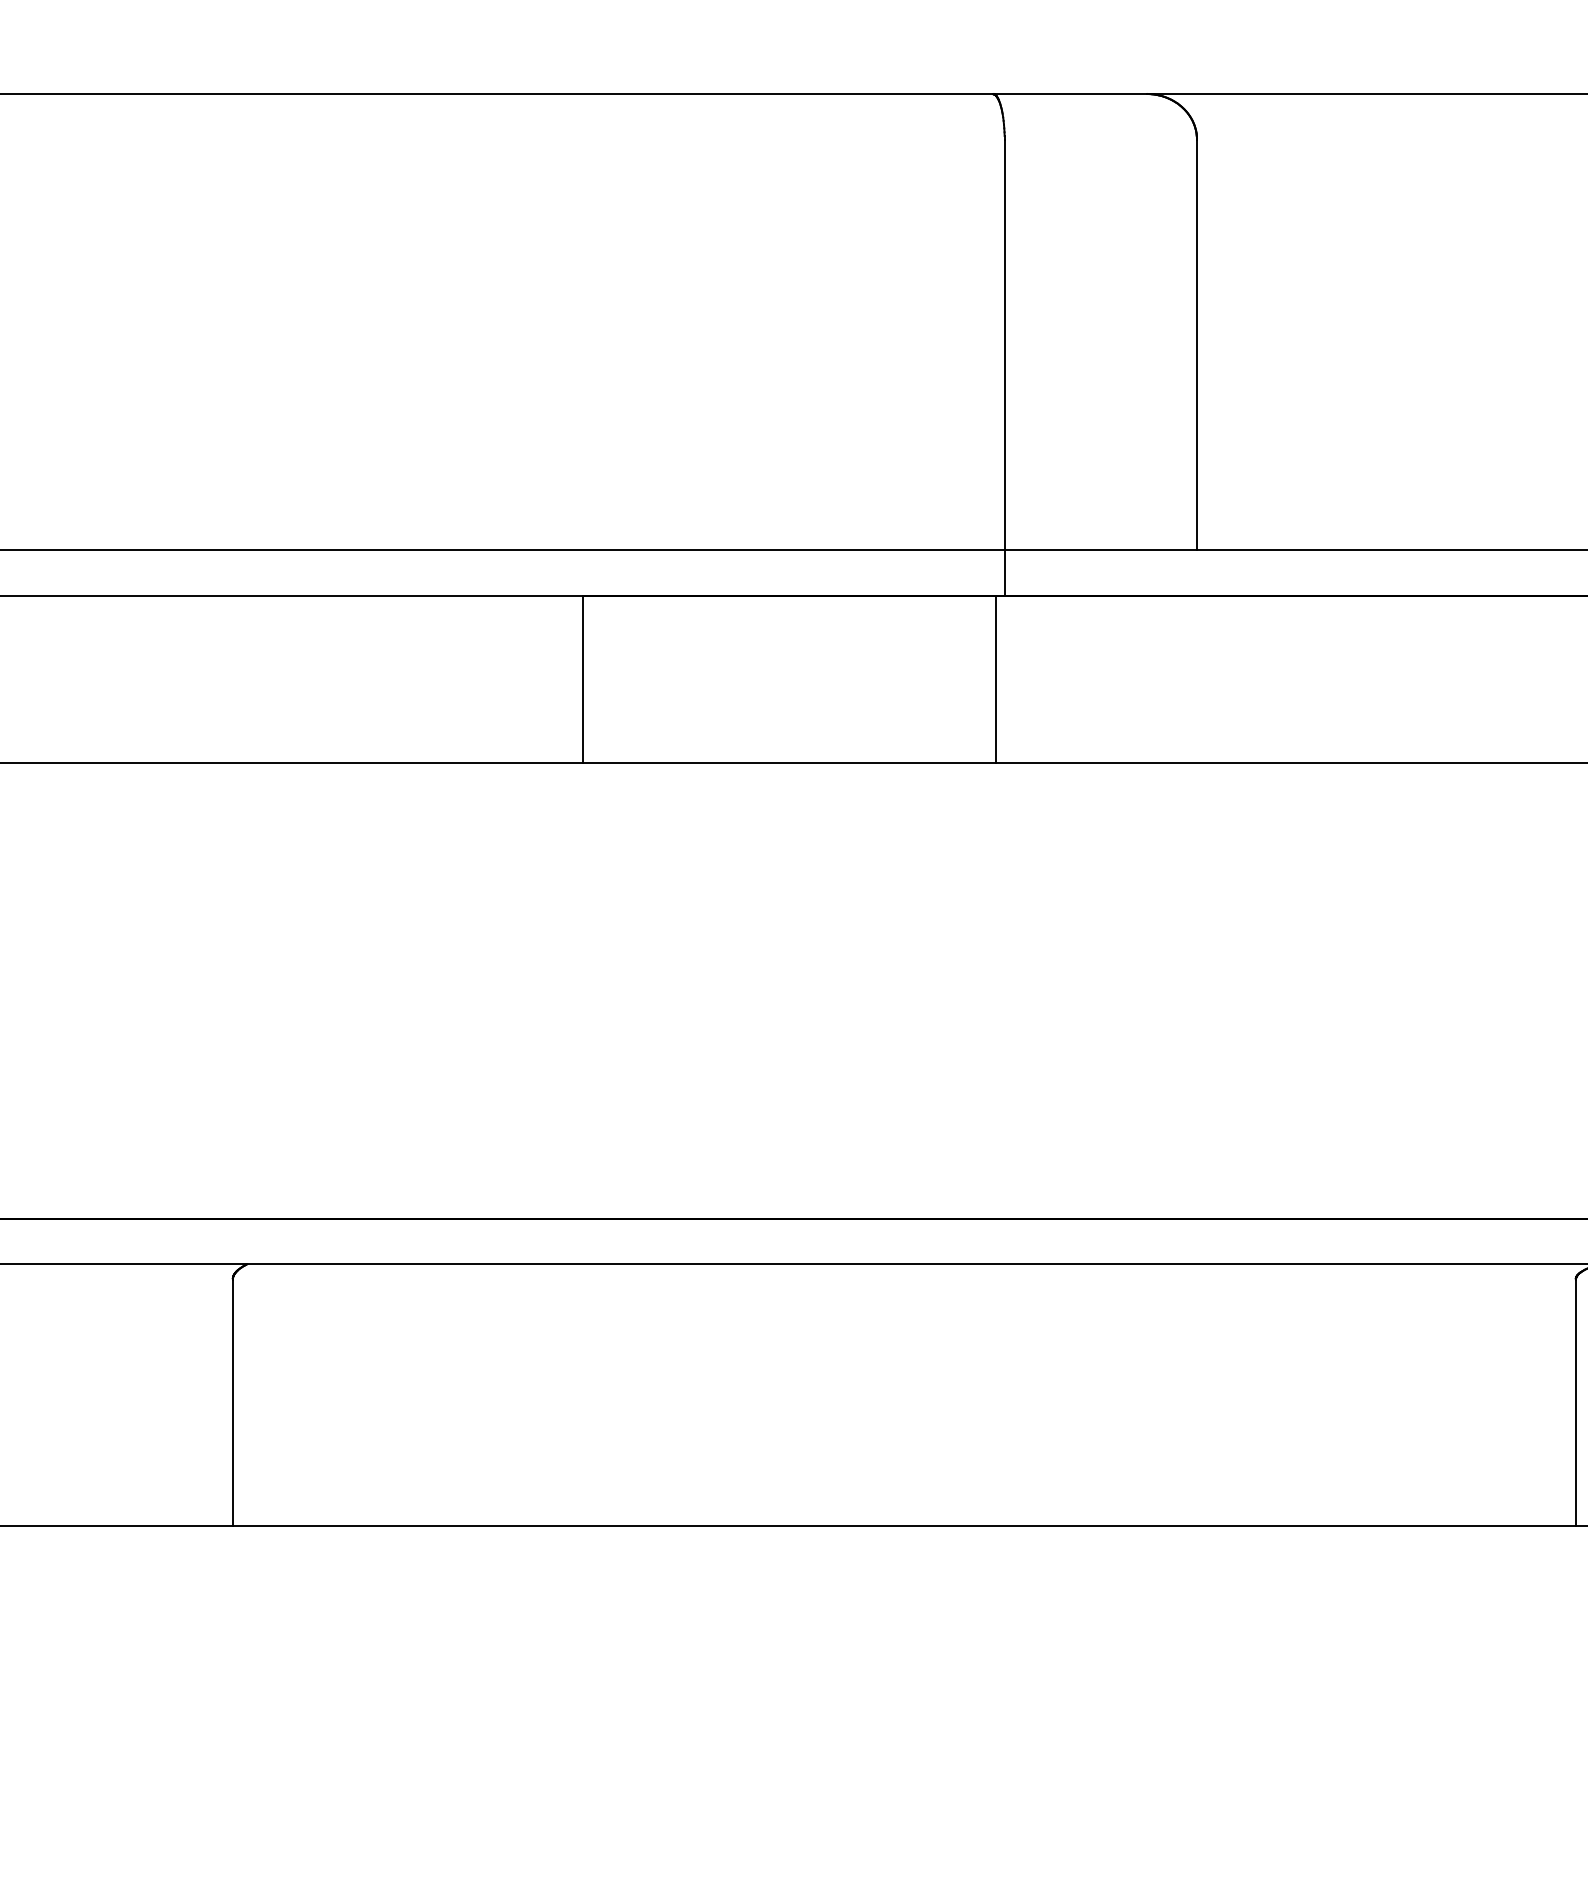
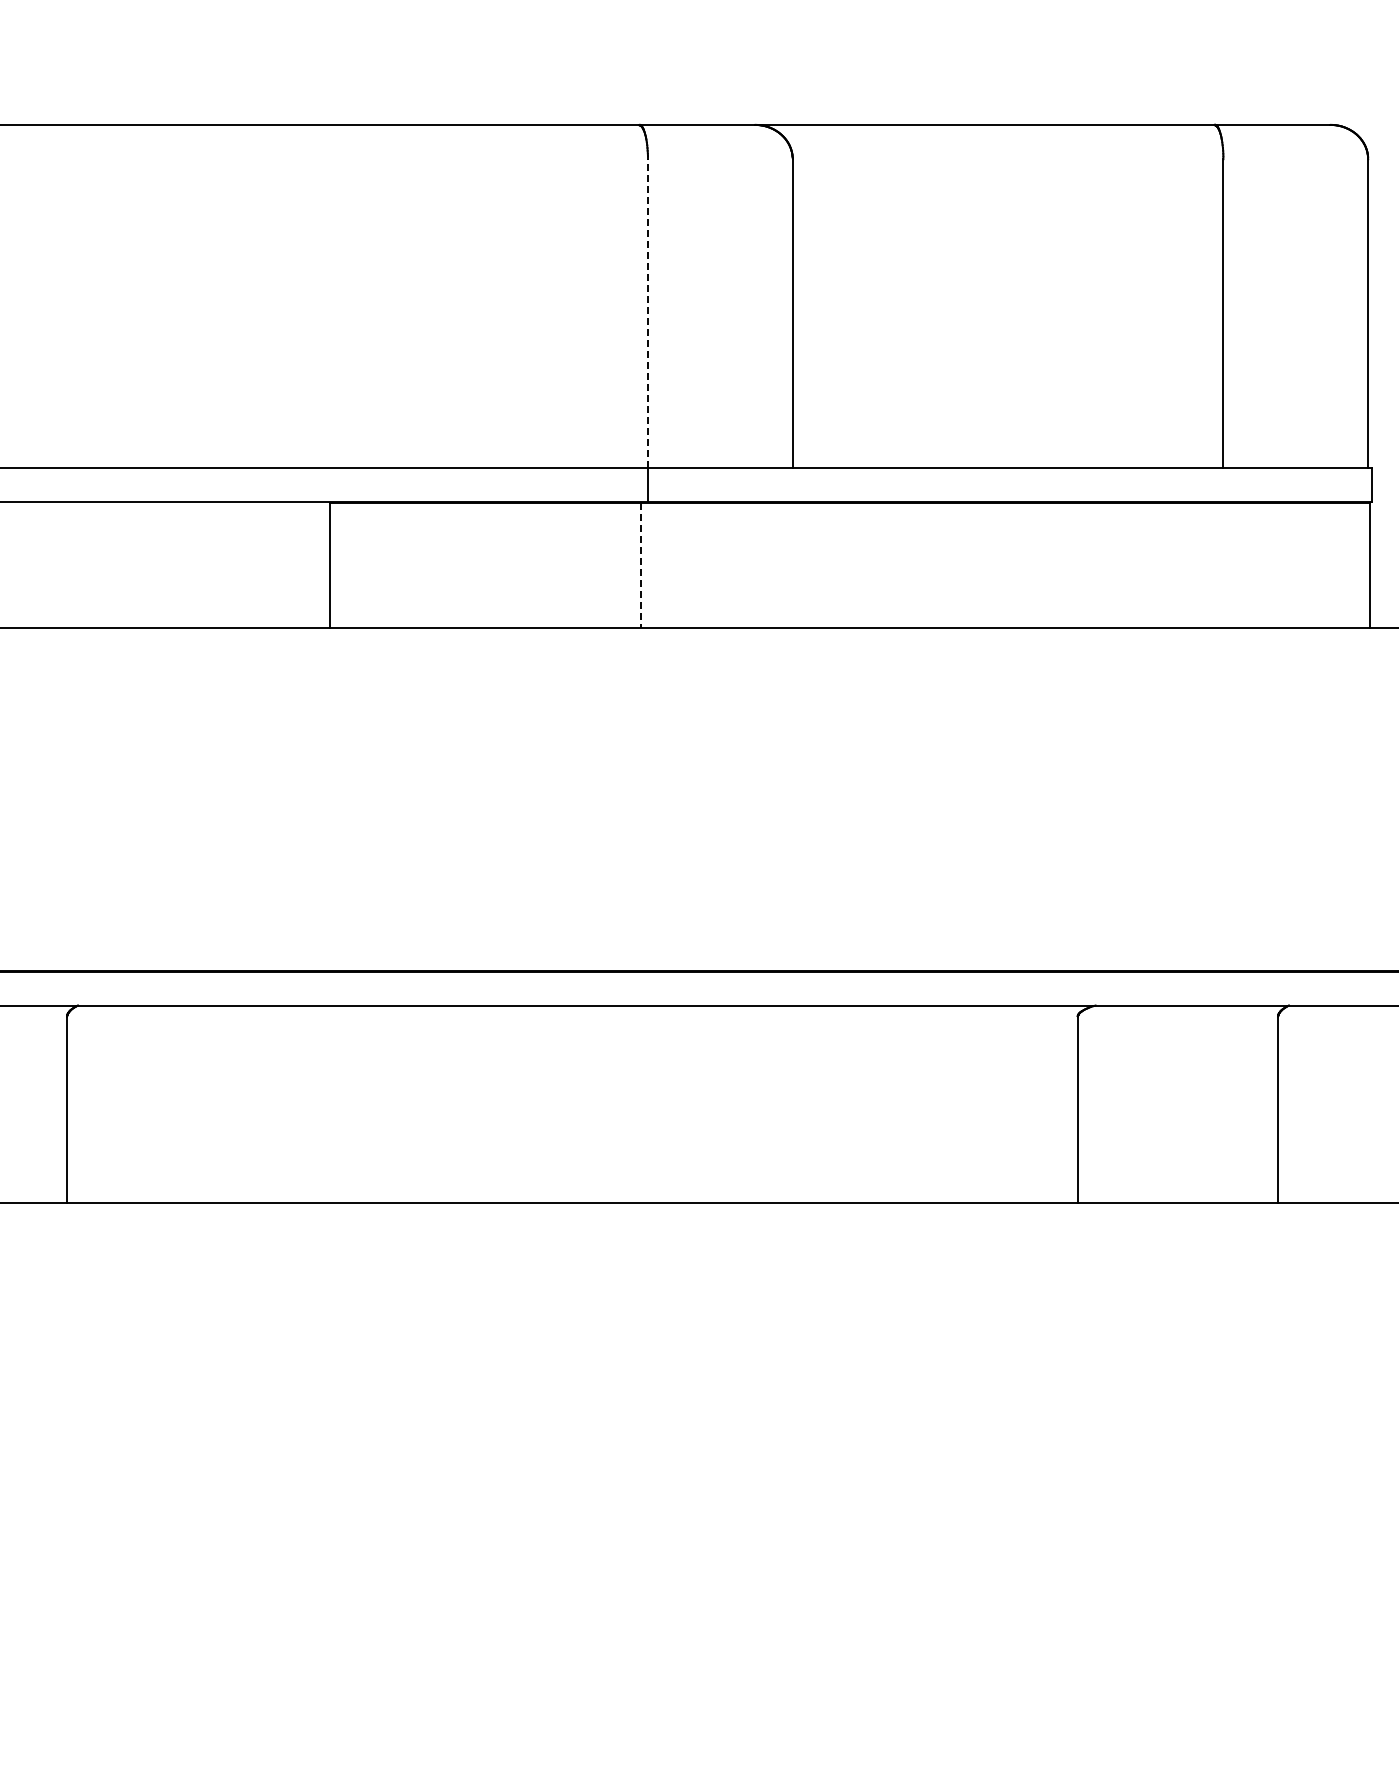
line: (1004, 344) -> (647, 313), solid -> dashed
line: (996, 679) -> (641, 565), solid -> dashed

